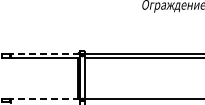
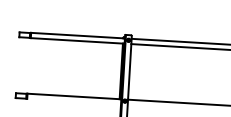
line: (45, 53) -> (78, 35), dashed -> solid
line: (45, 98) -> (74, 96), dashed -> solid

